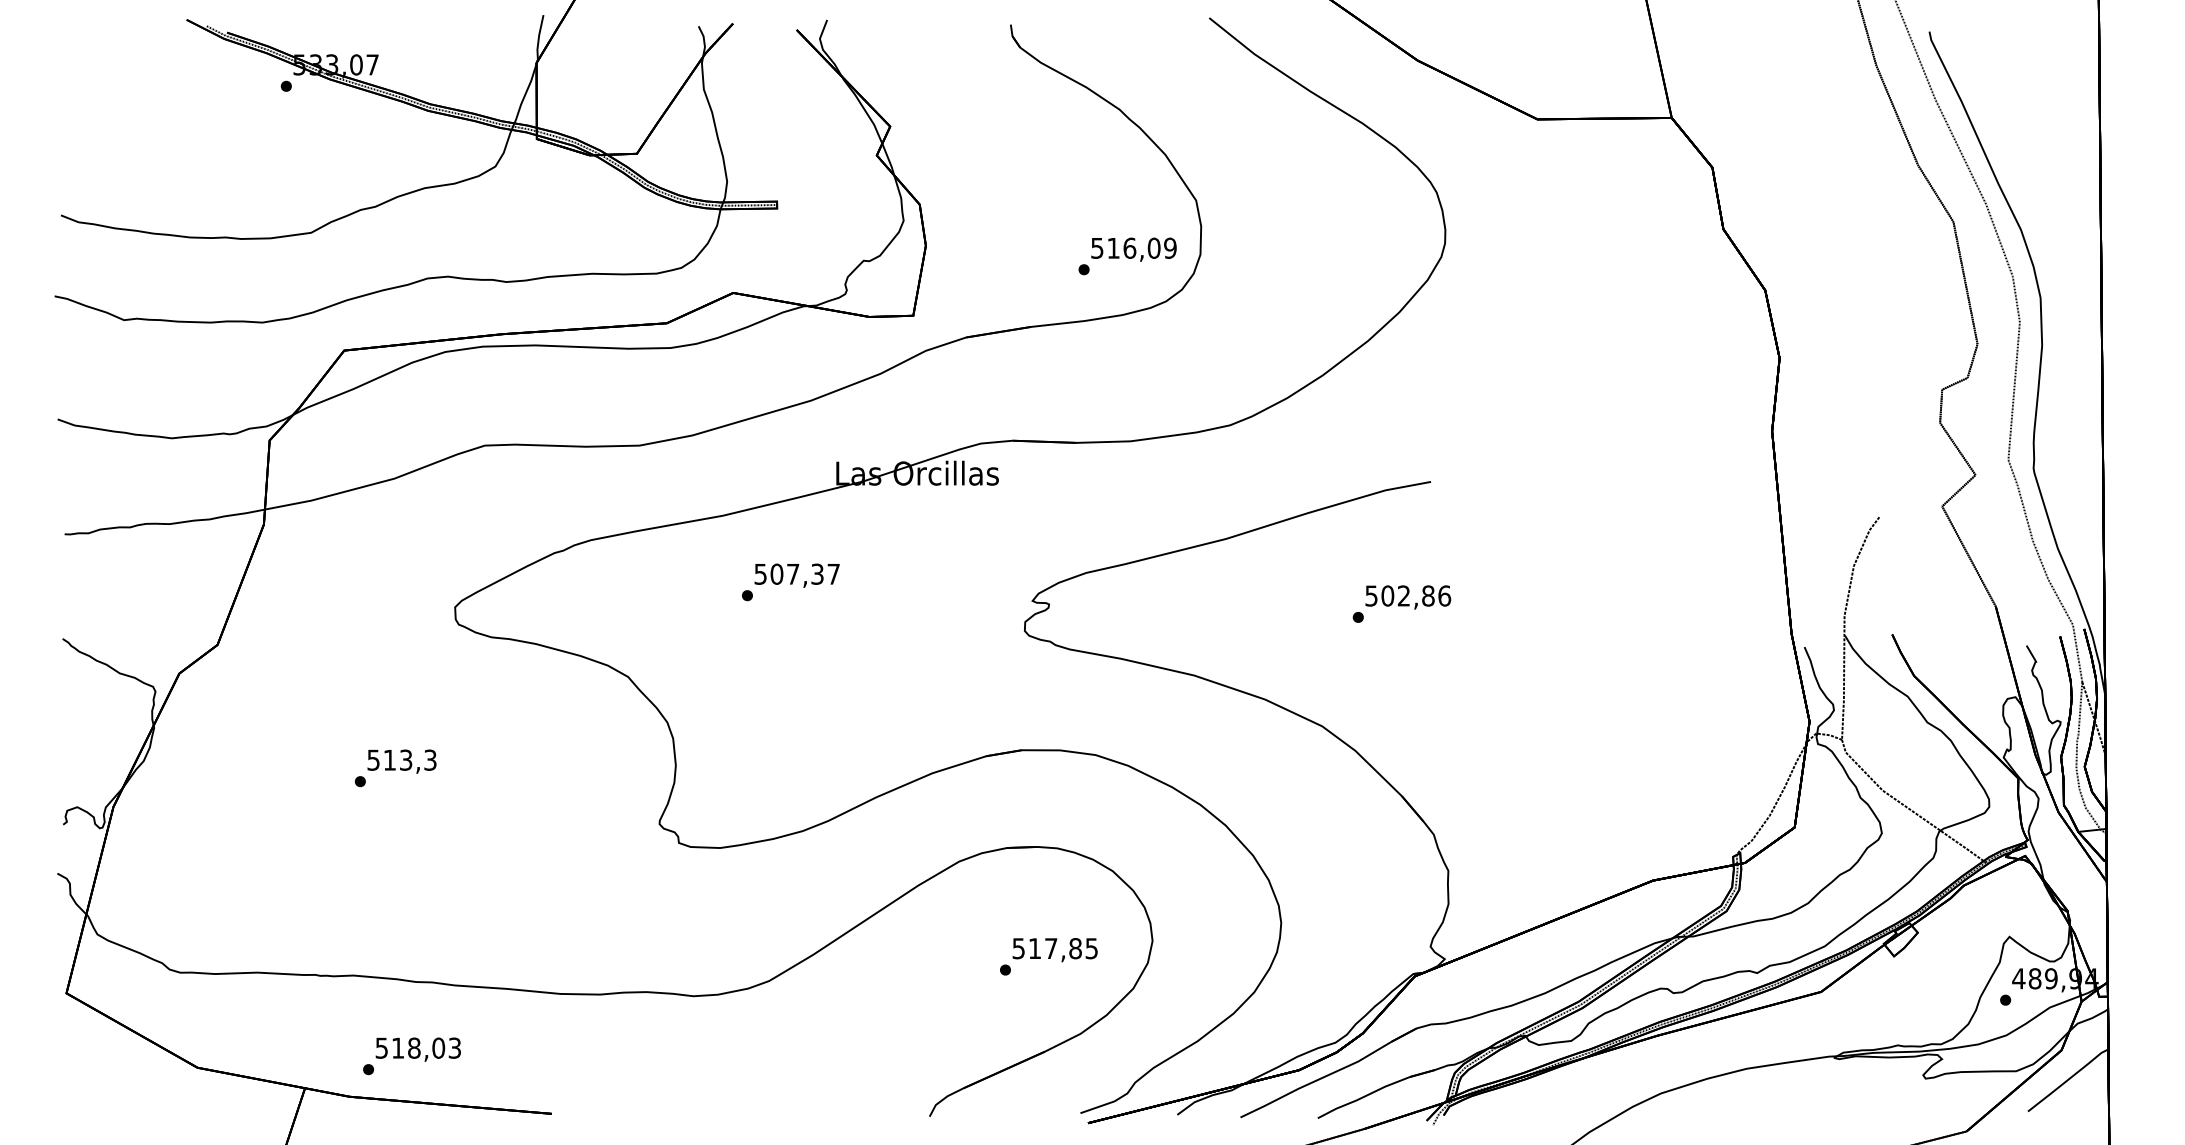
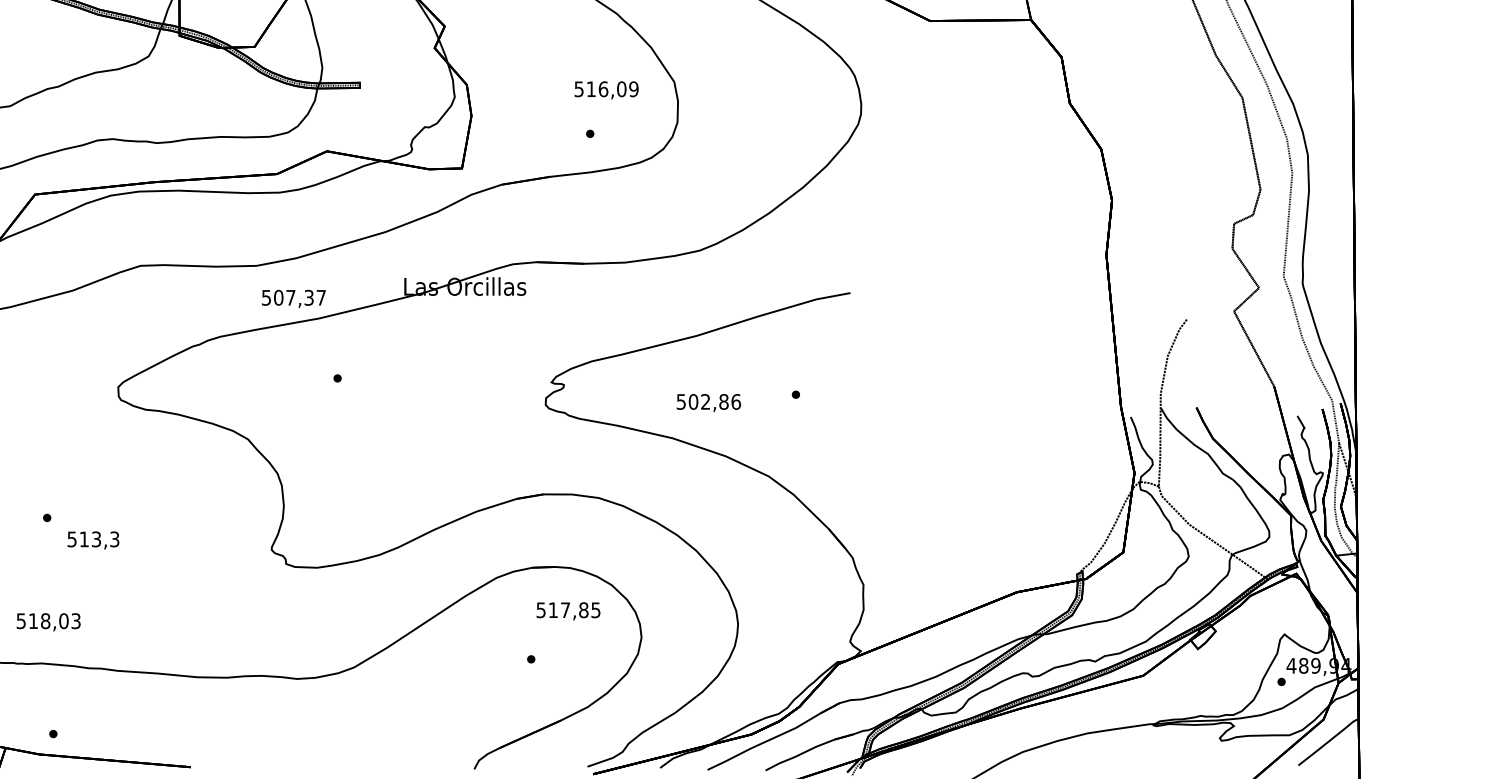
text: (1133, 249) -> (606, 90), moved
text: (796, 575) -> (293, 298), moved
text: (1408, 597) -> (709, 403), moved
text: (401, 761) -> (93, 540), moved
text: (1054, 950) -> (567, 611), moved
text: (417, 1049) -> (48, 622), moved

